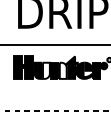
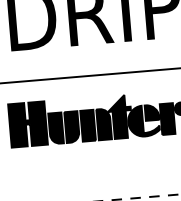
fill: (46, 70) -> (72, 126), added
fill: (62, 70) -> (102, 123), added

